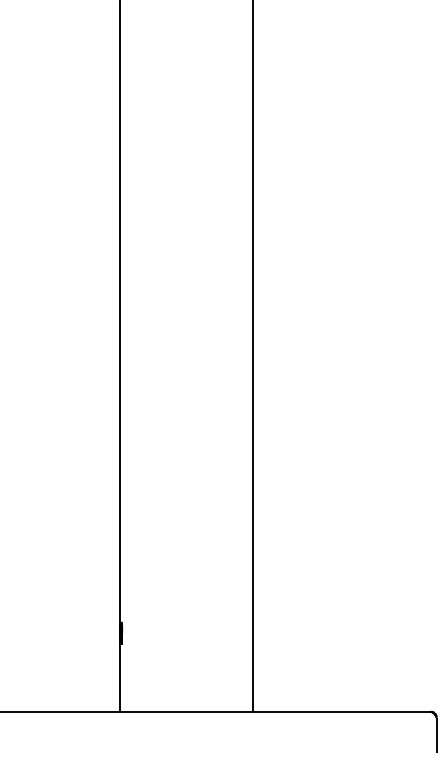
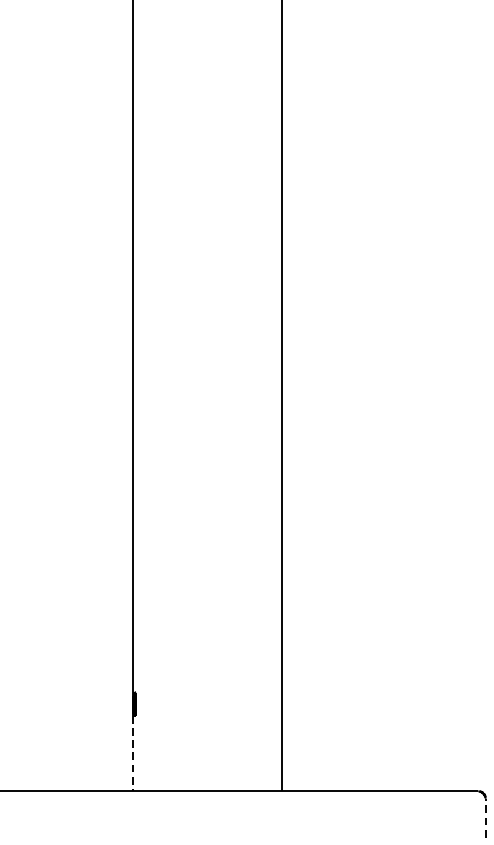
line: (119, 678) -> (133, 754), solid -> dashed
line: (436, 735) -> (485, 817), solid -> dashed

